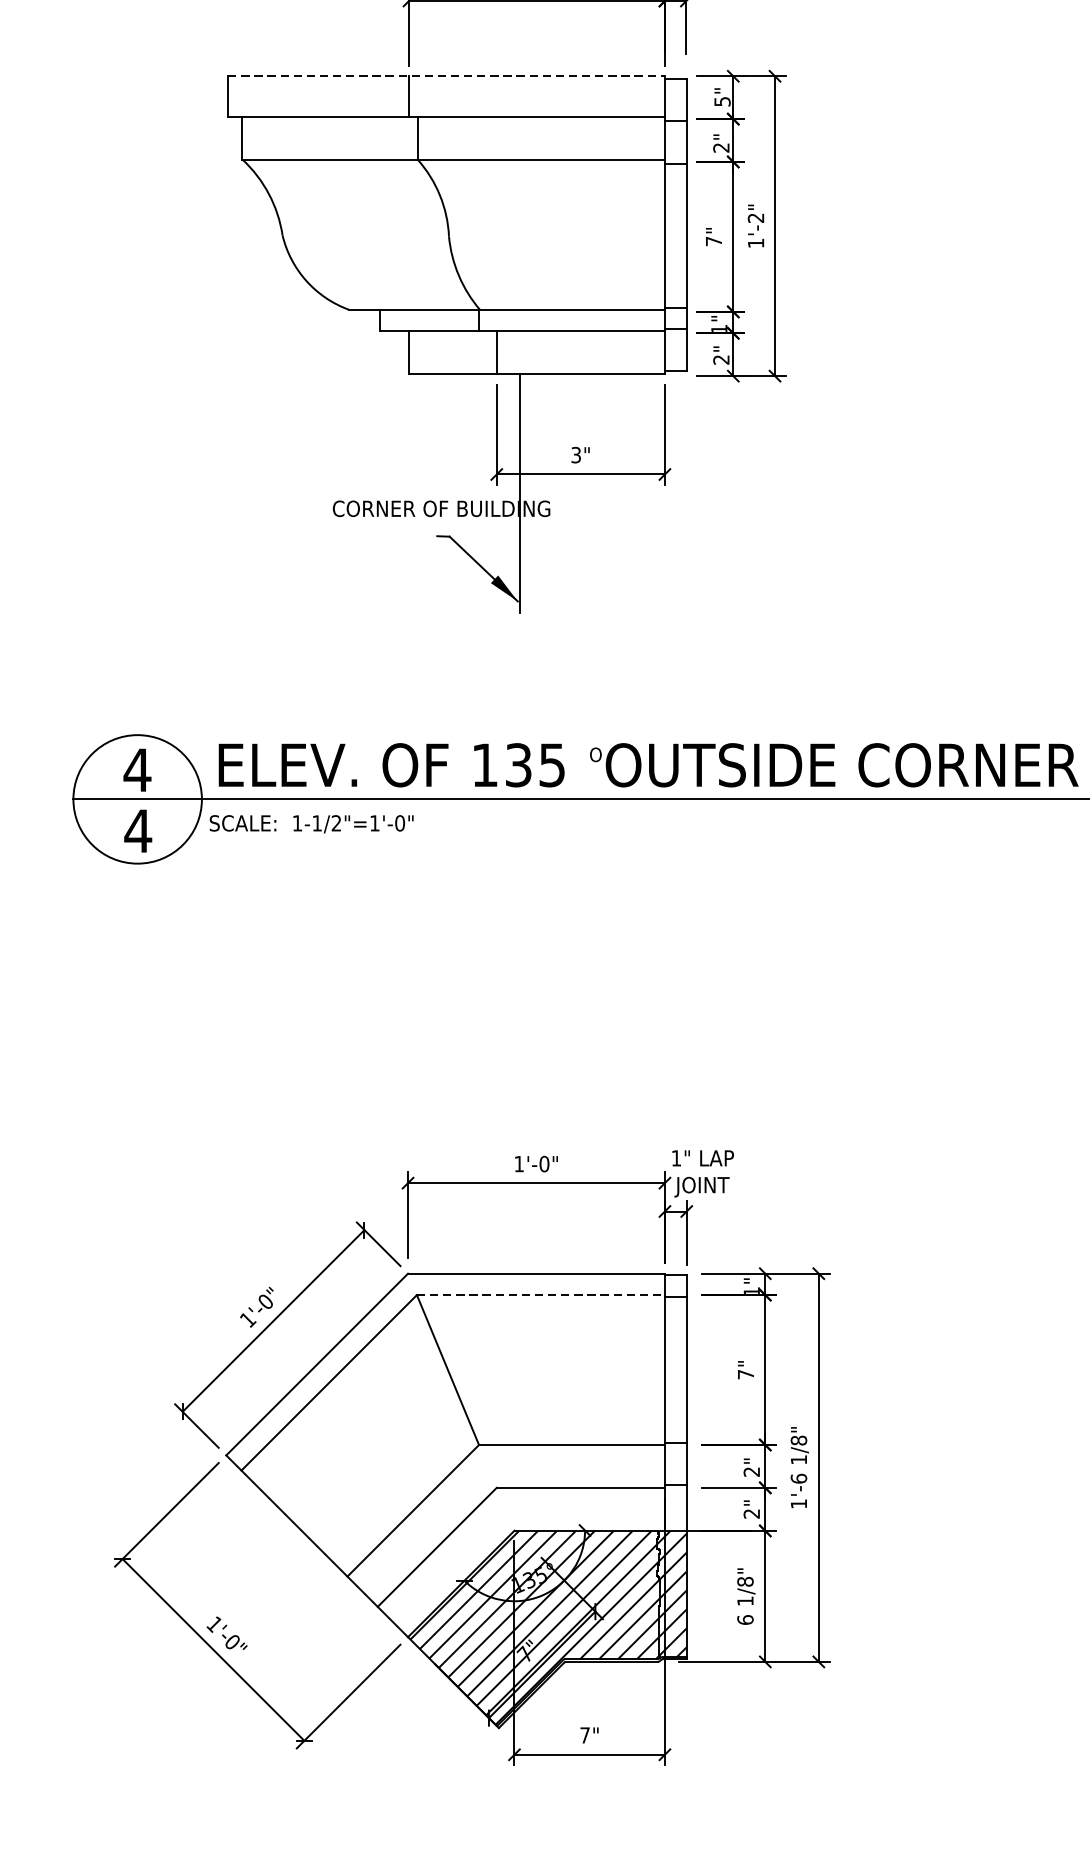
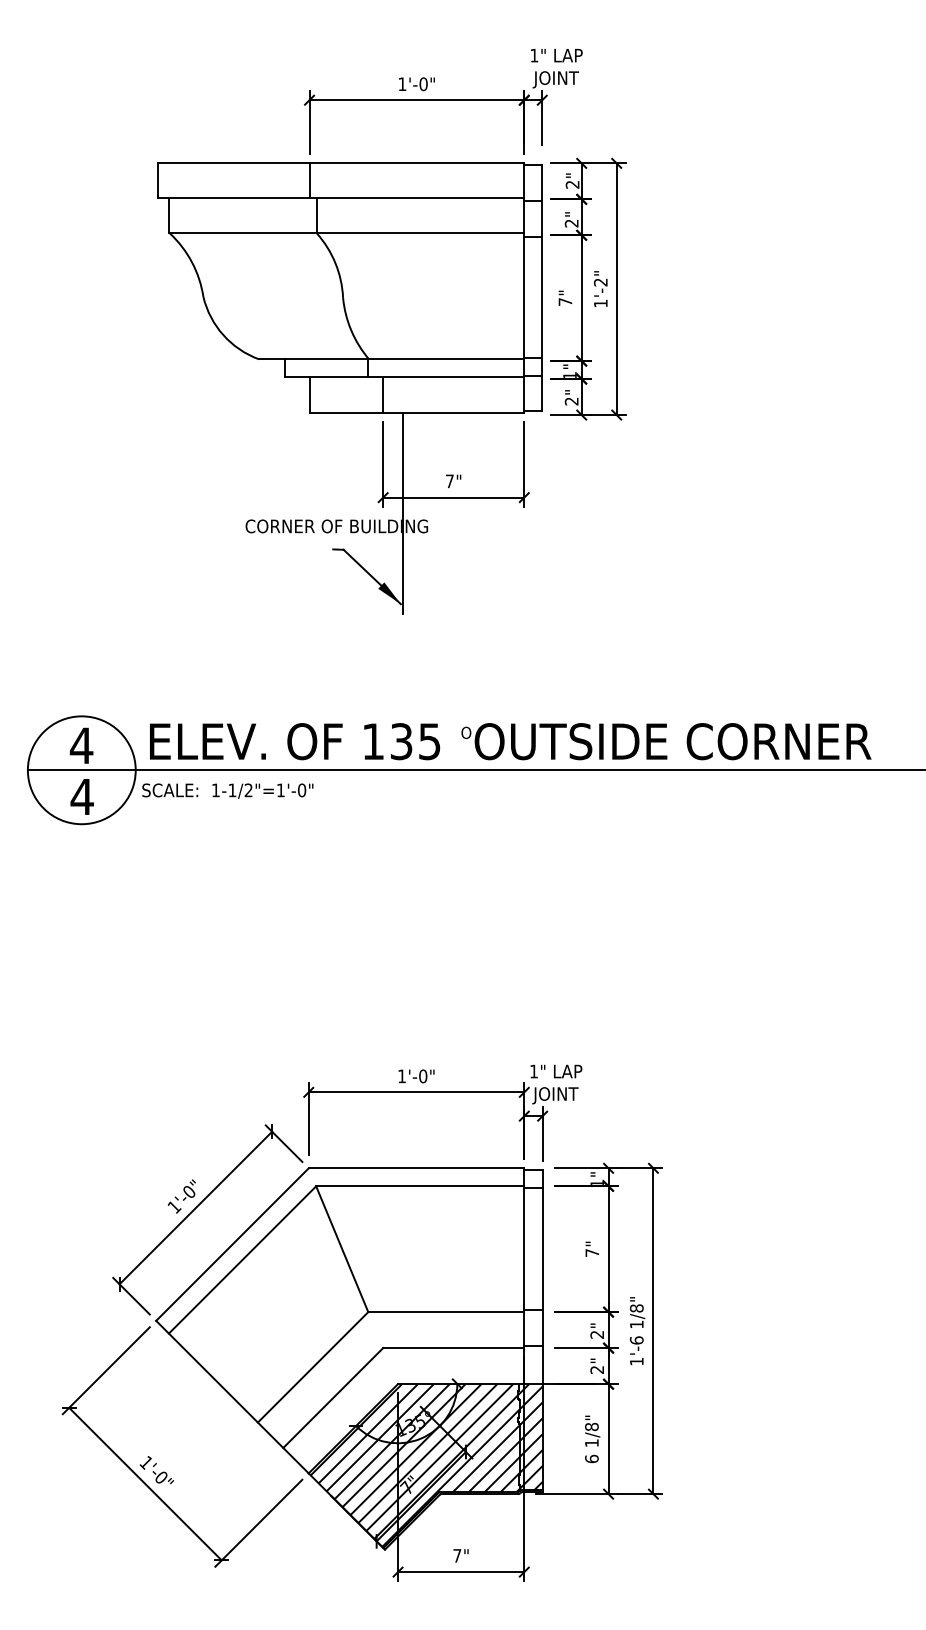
line: (447, 76) -> (341, 163), dashed -> solid
text: (722, 101) -> (572, 184), 5" -> 2"
text: (575, 455) -> (449, 481), 3" -> 7"
line: (541, 1295) -> (420, 1186), dashed -> solid

